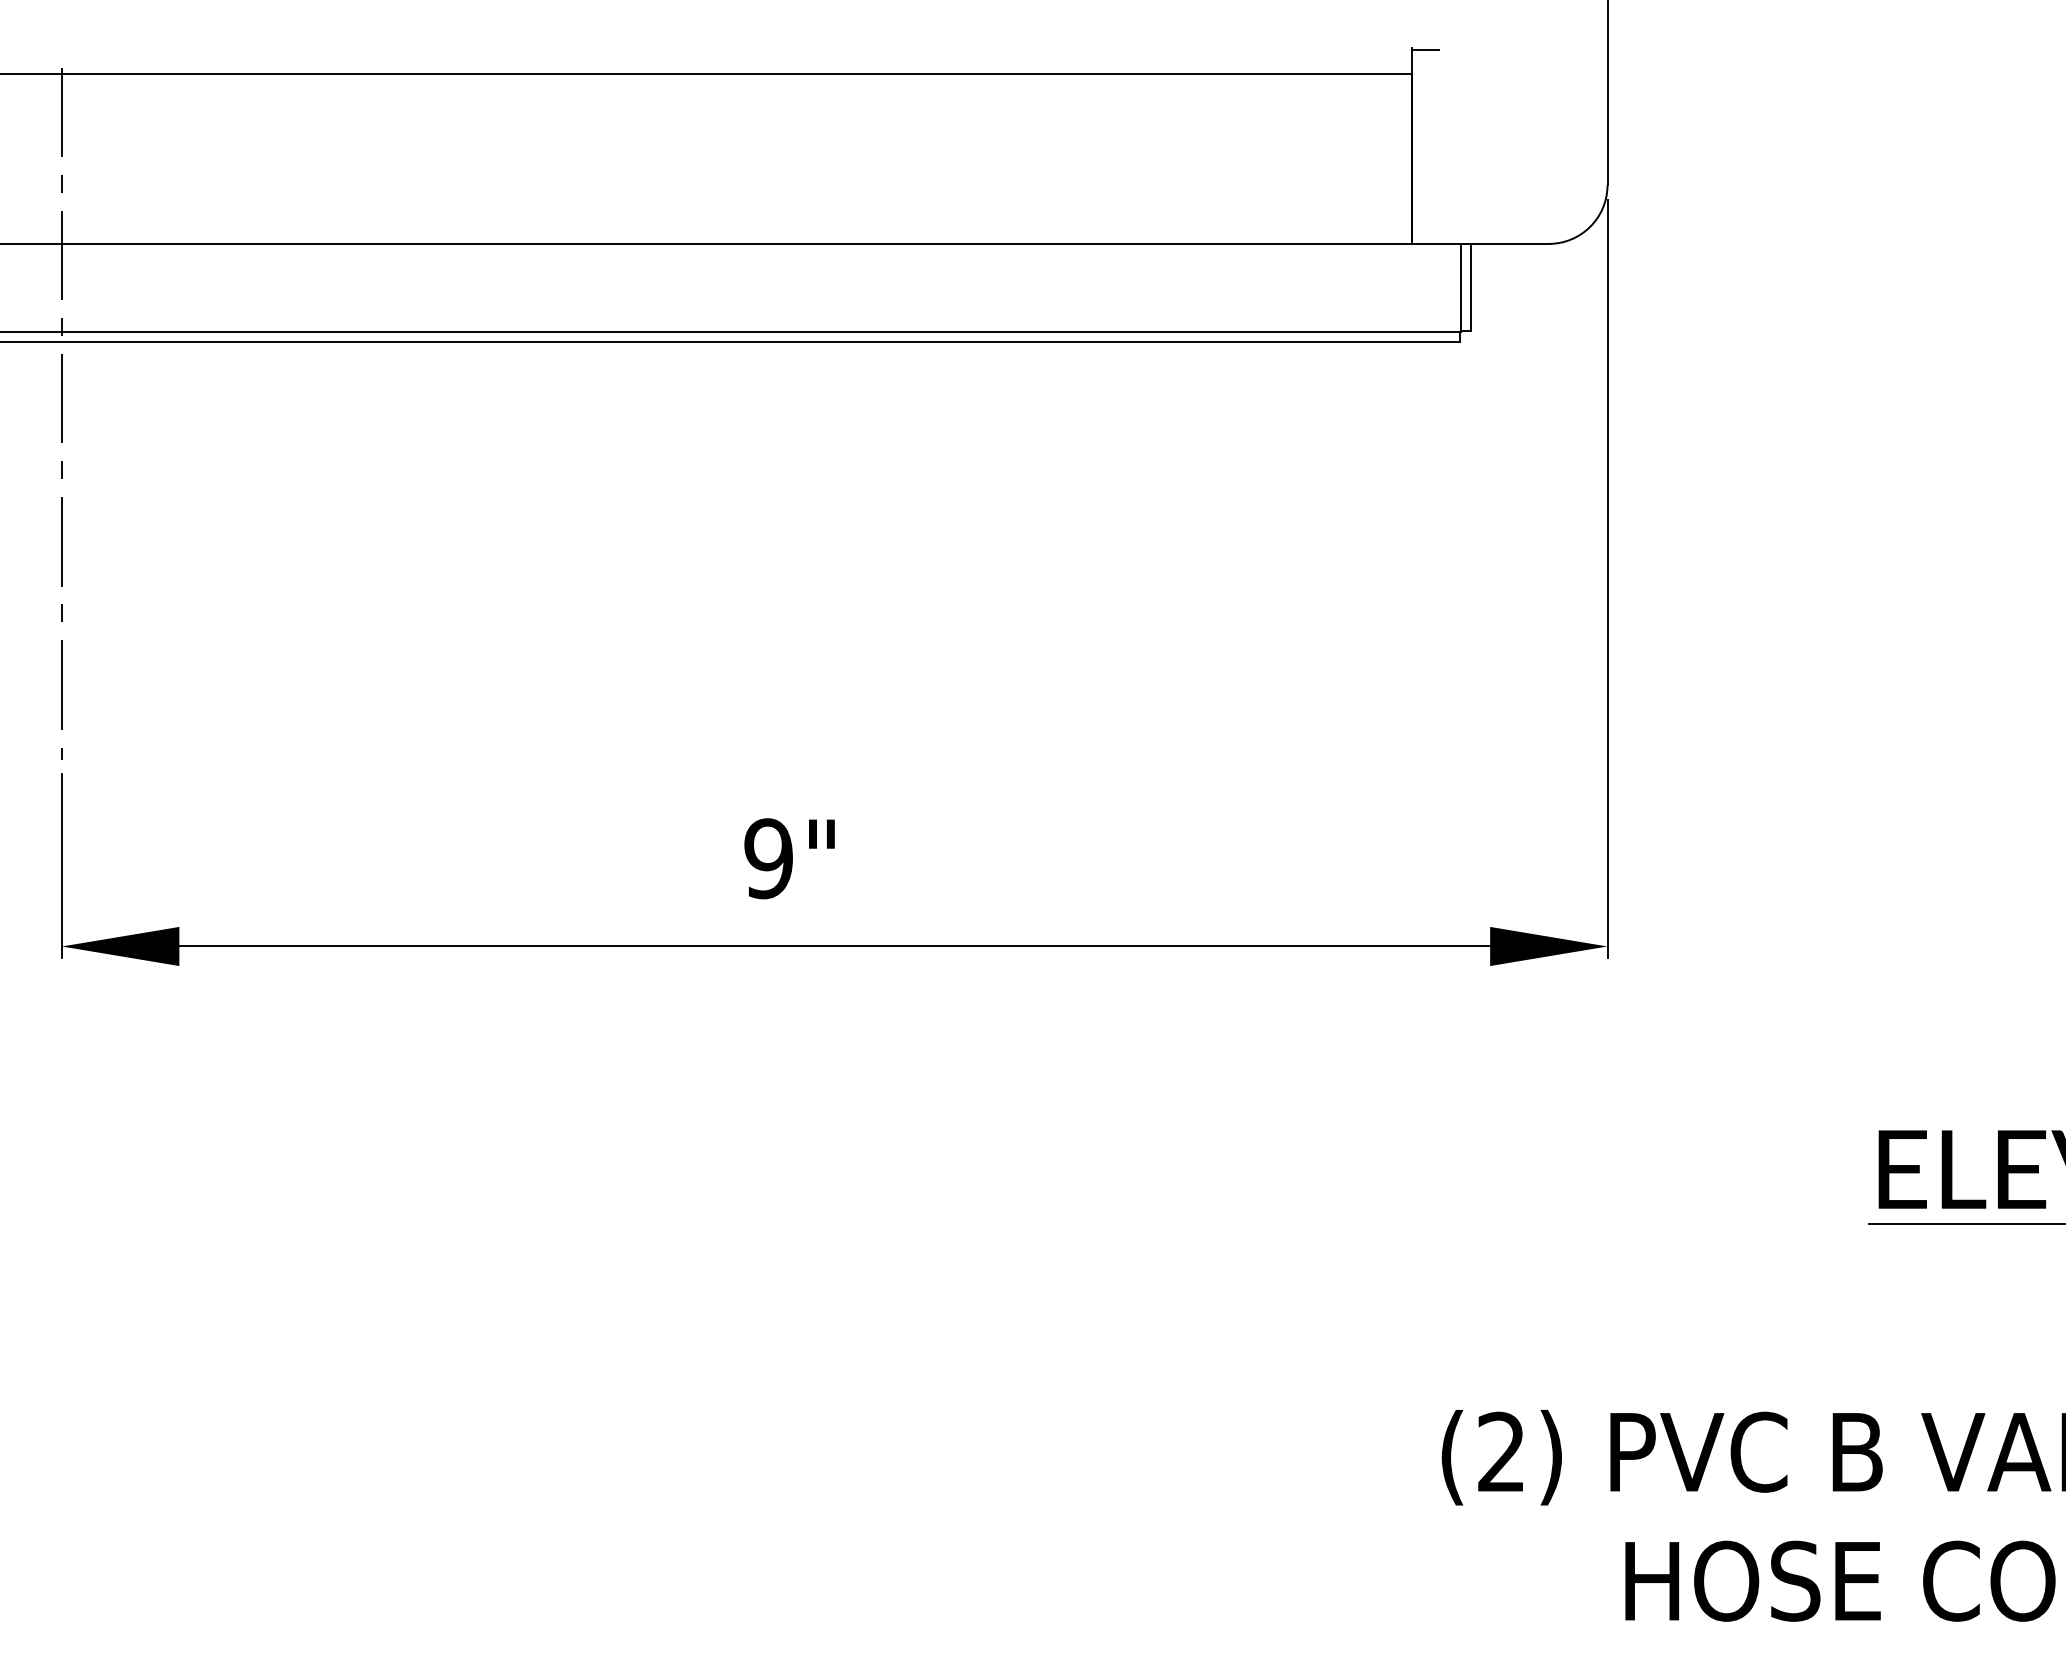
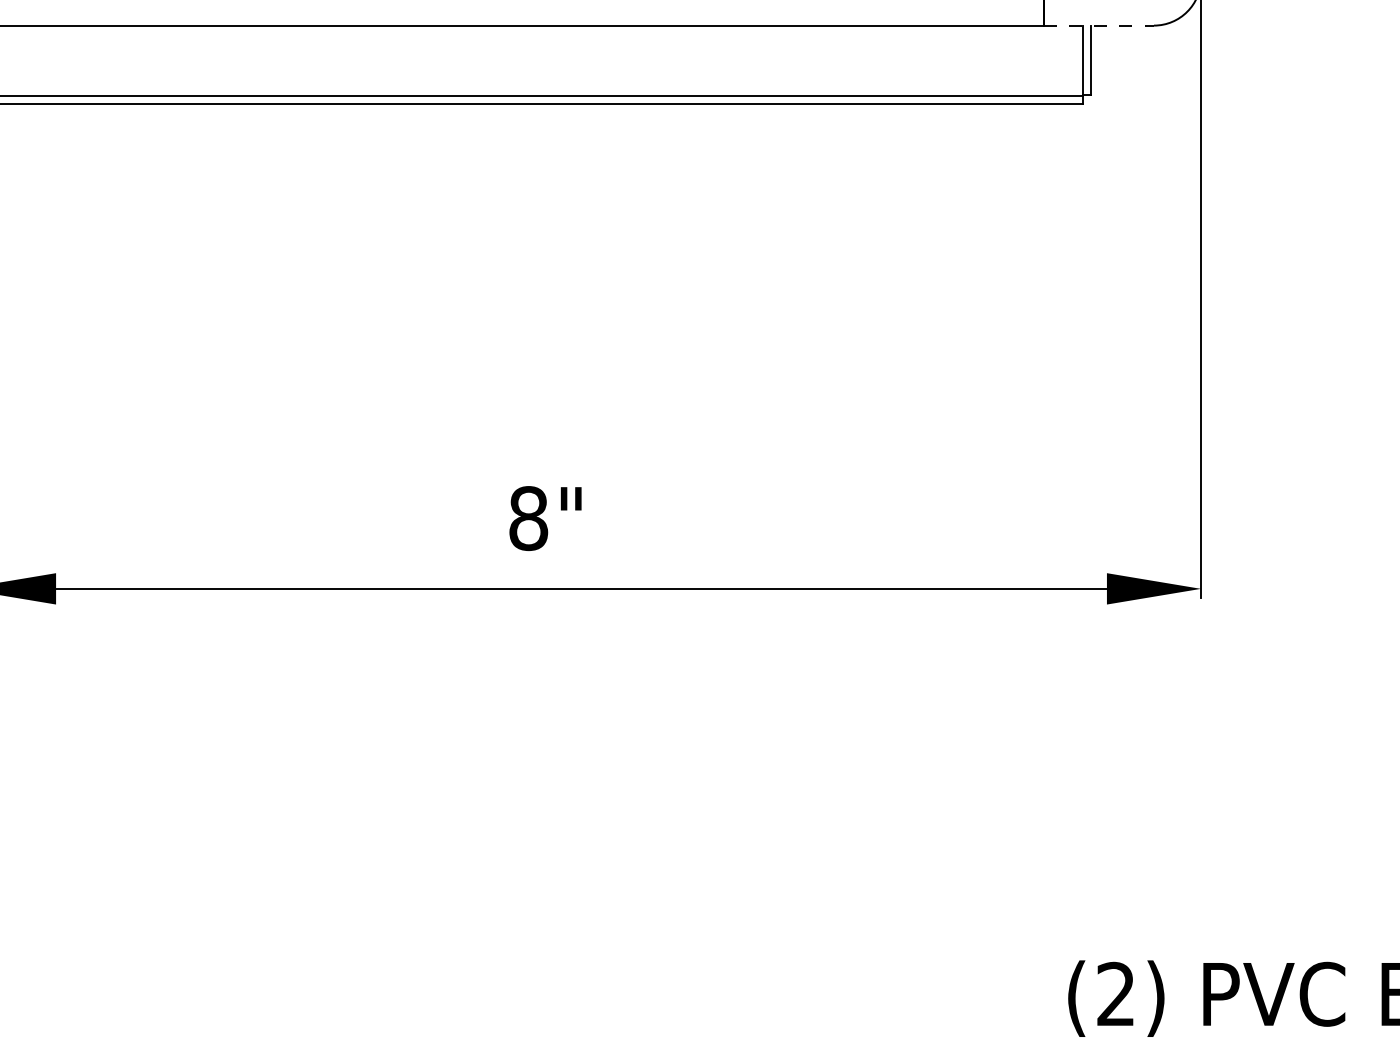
line: (1480, 243) -> (1099, 25), solid -> dashed
text: (768, 858) -> (528, 518), 9" -> 8"

